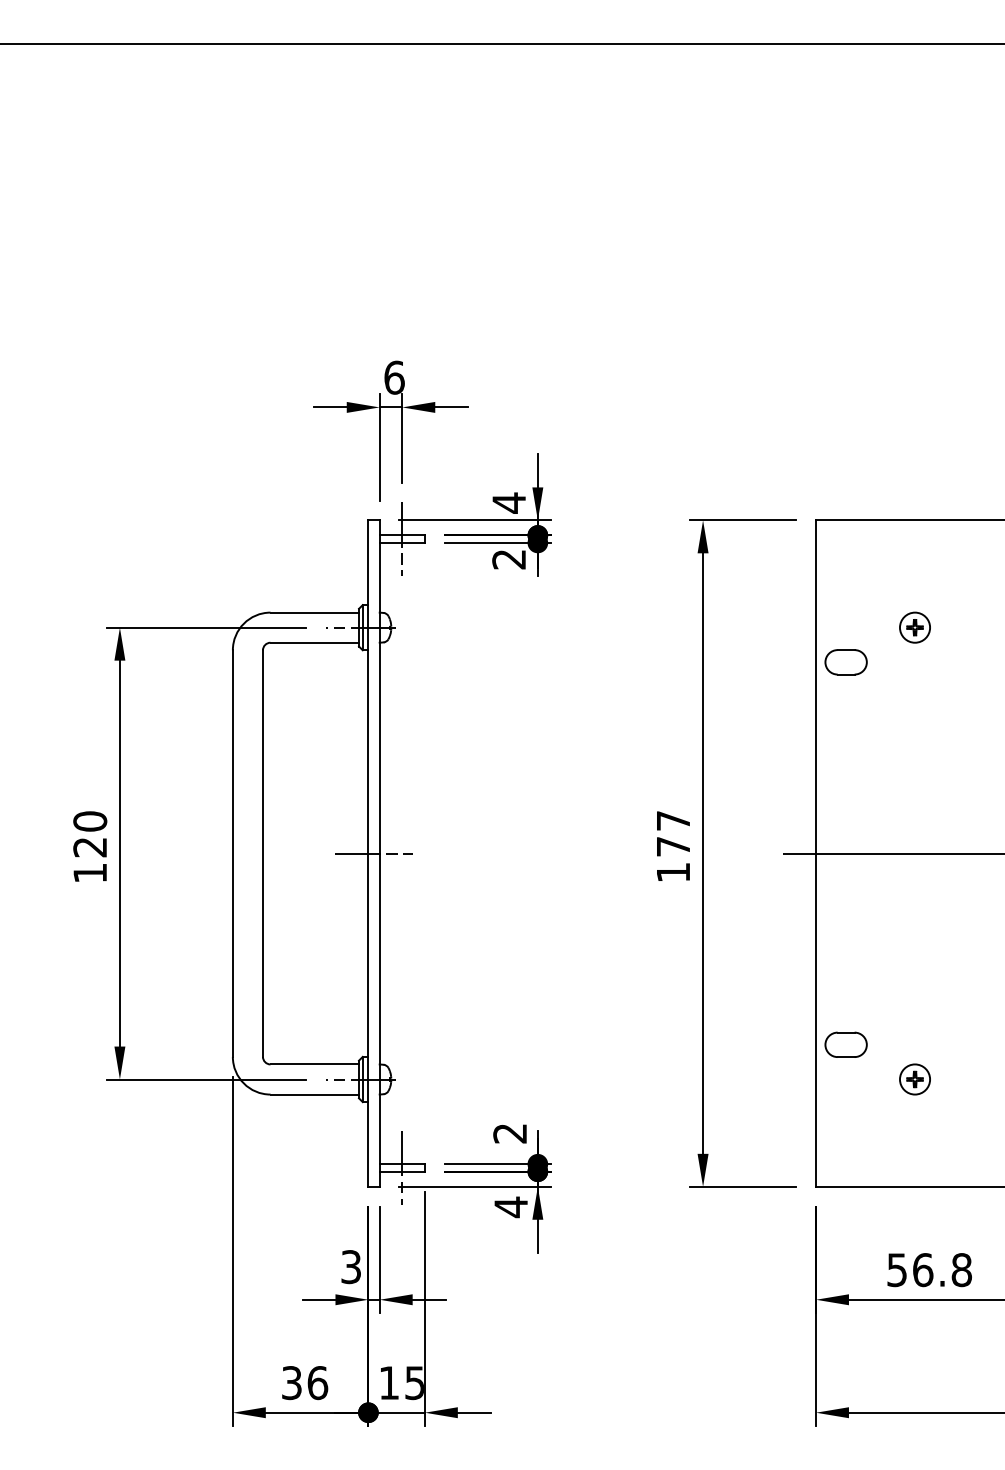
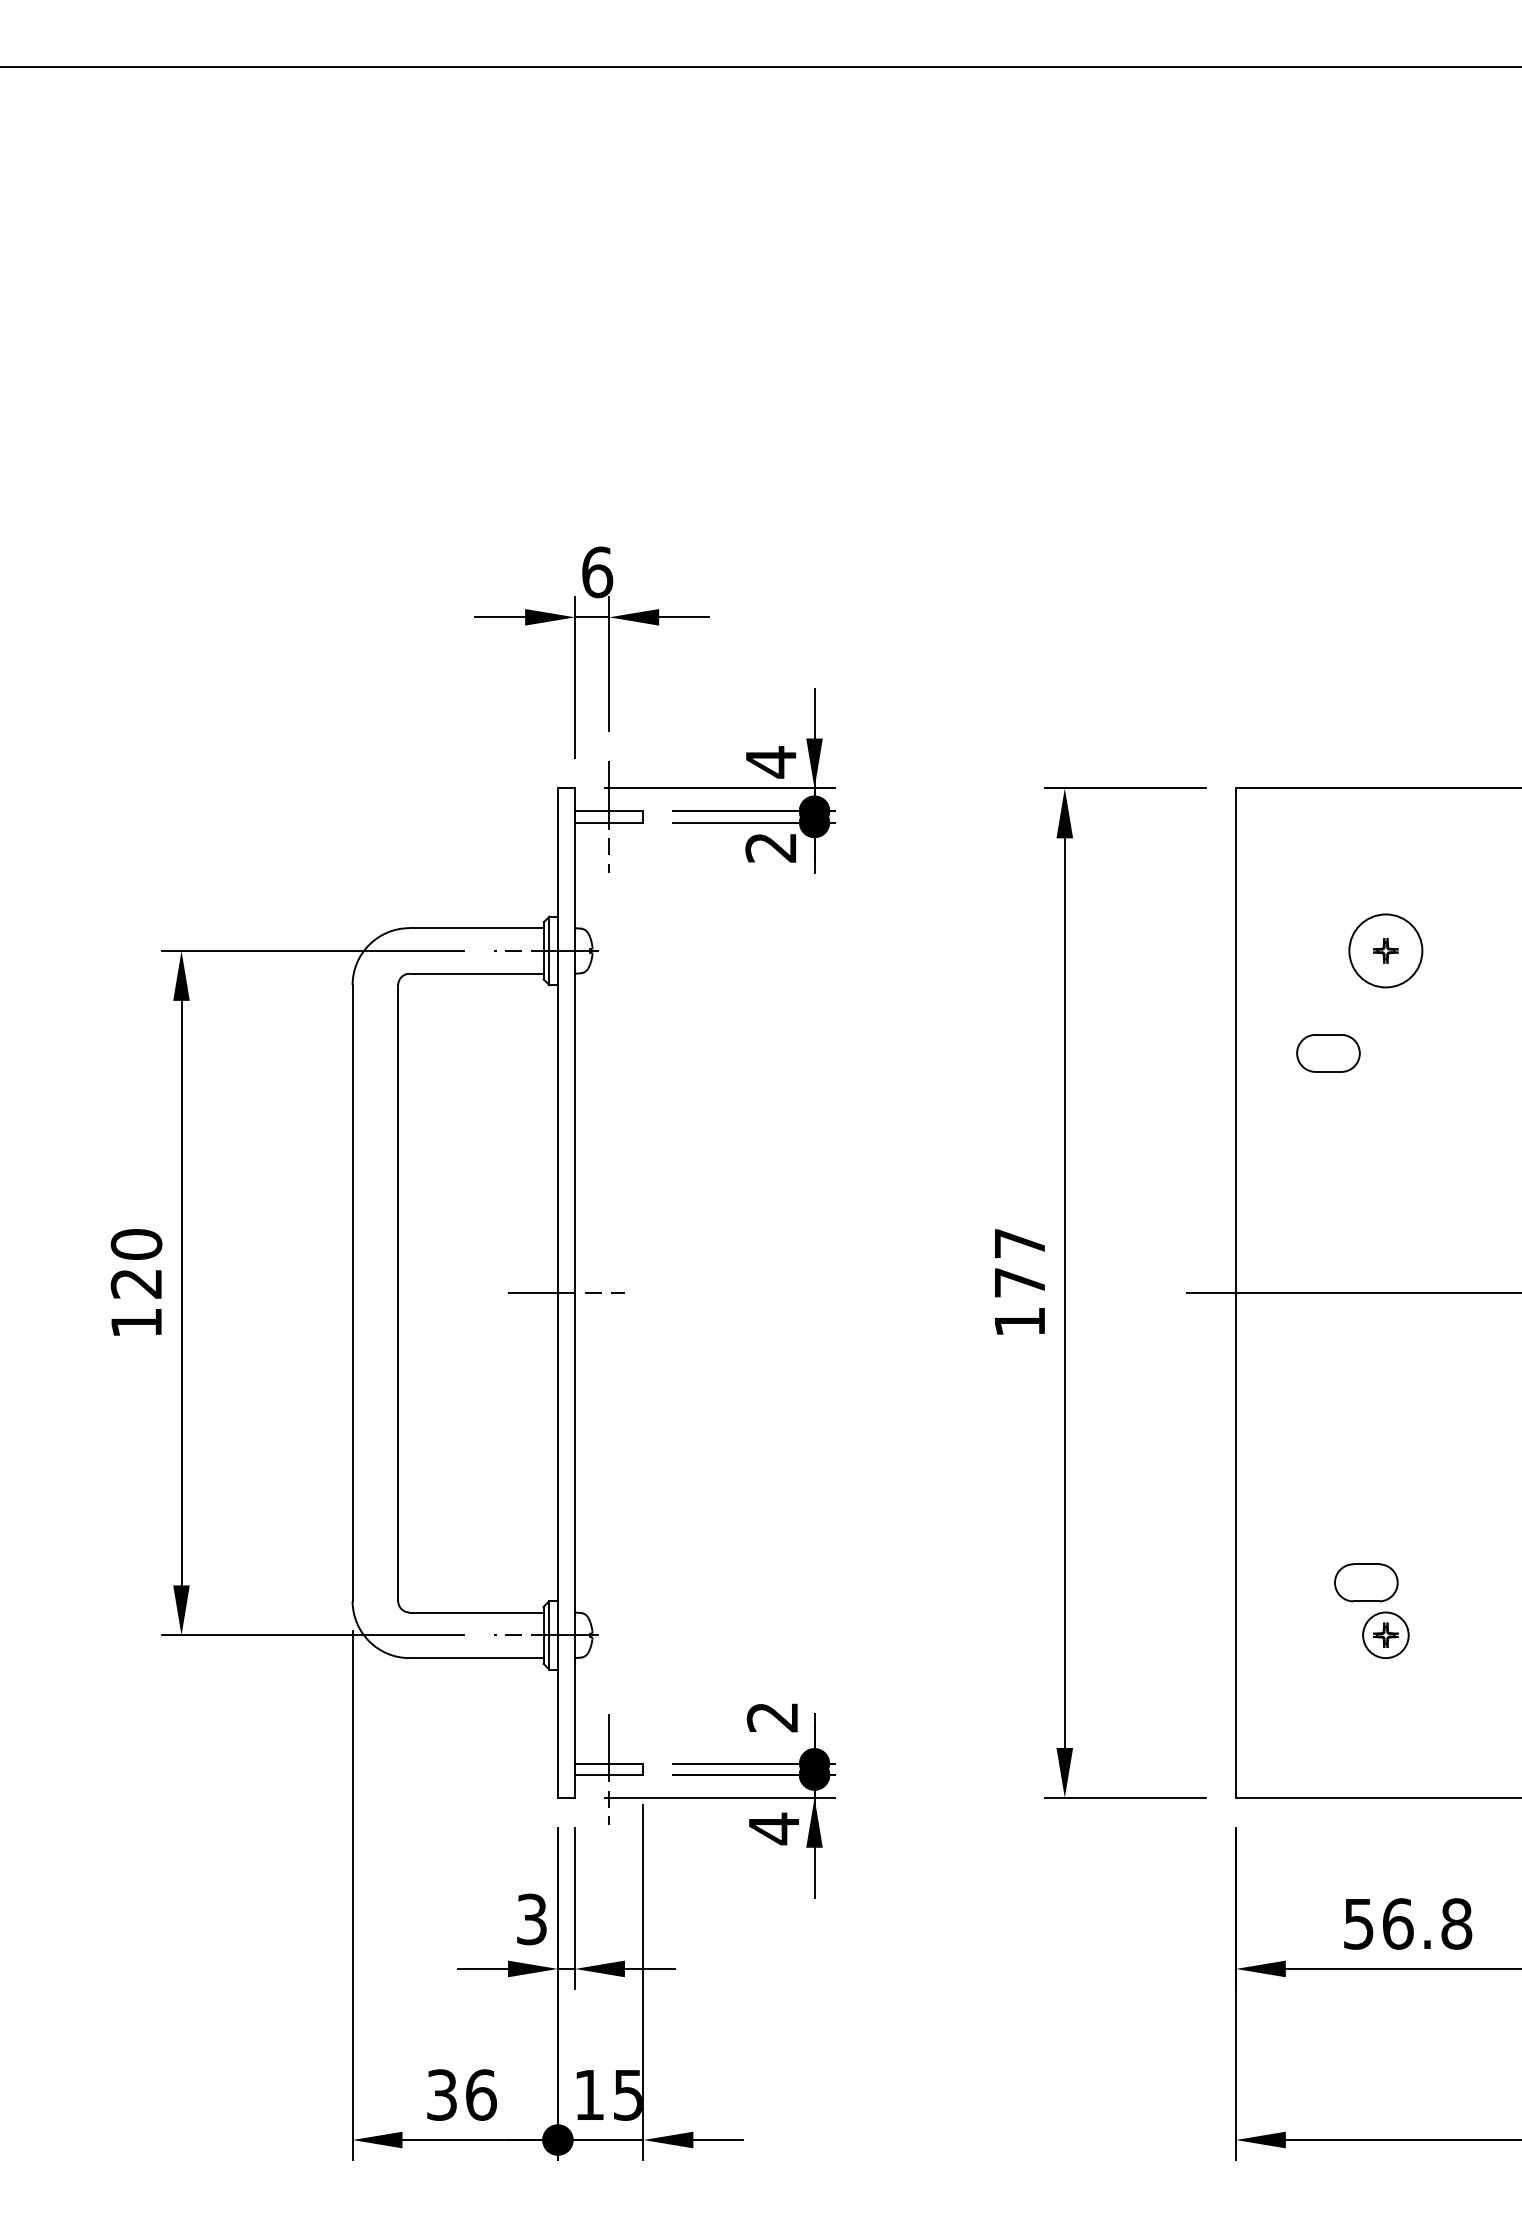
circle: (914, 627) -> (1385, 950), size x1.6
part: (845, 662) -> (1327, 1053), moved
part: (845, 1044) -> (1365, 1582), moved

